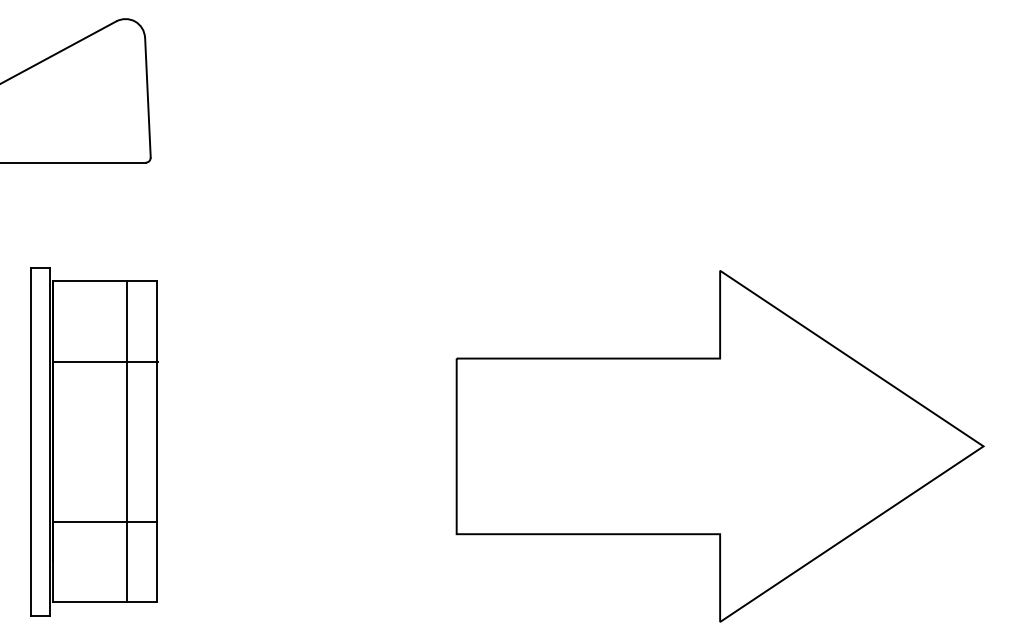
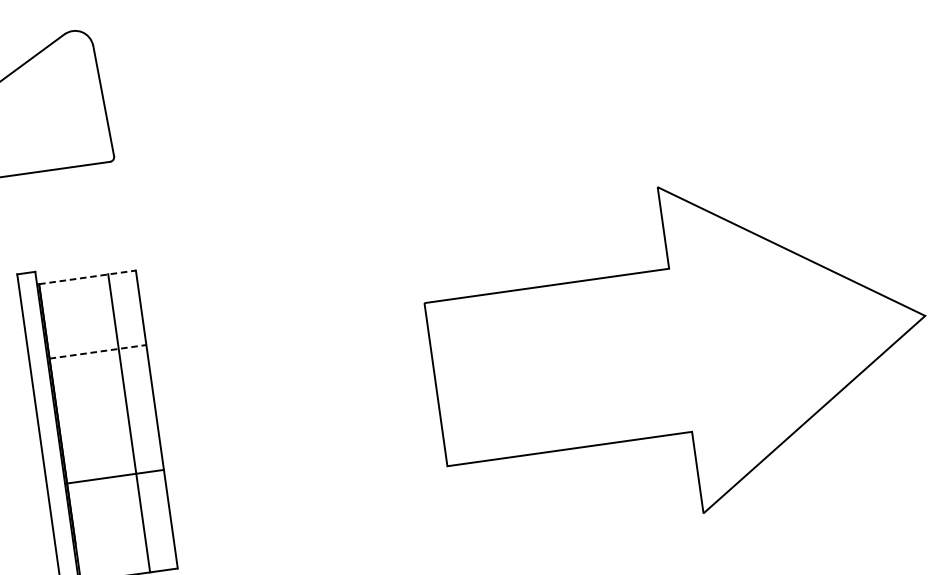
line: (105, 281) -> (88, 277), solid -> dashed
line: (105, 361) -> (98, 351), solid -> dashed
line: (104, 521) -> (115, 476), moved

